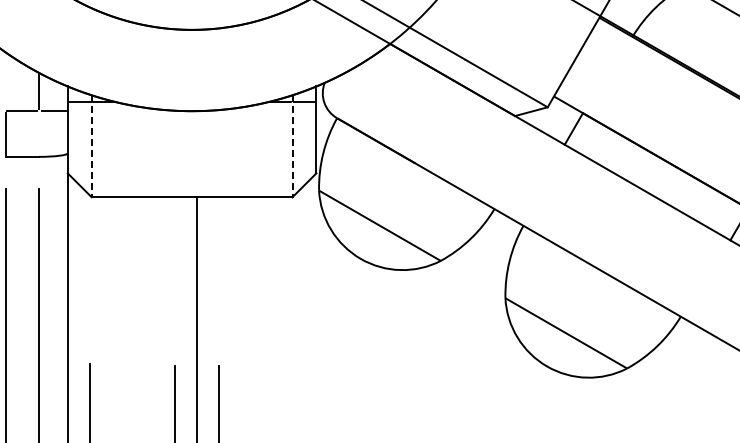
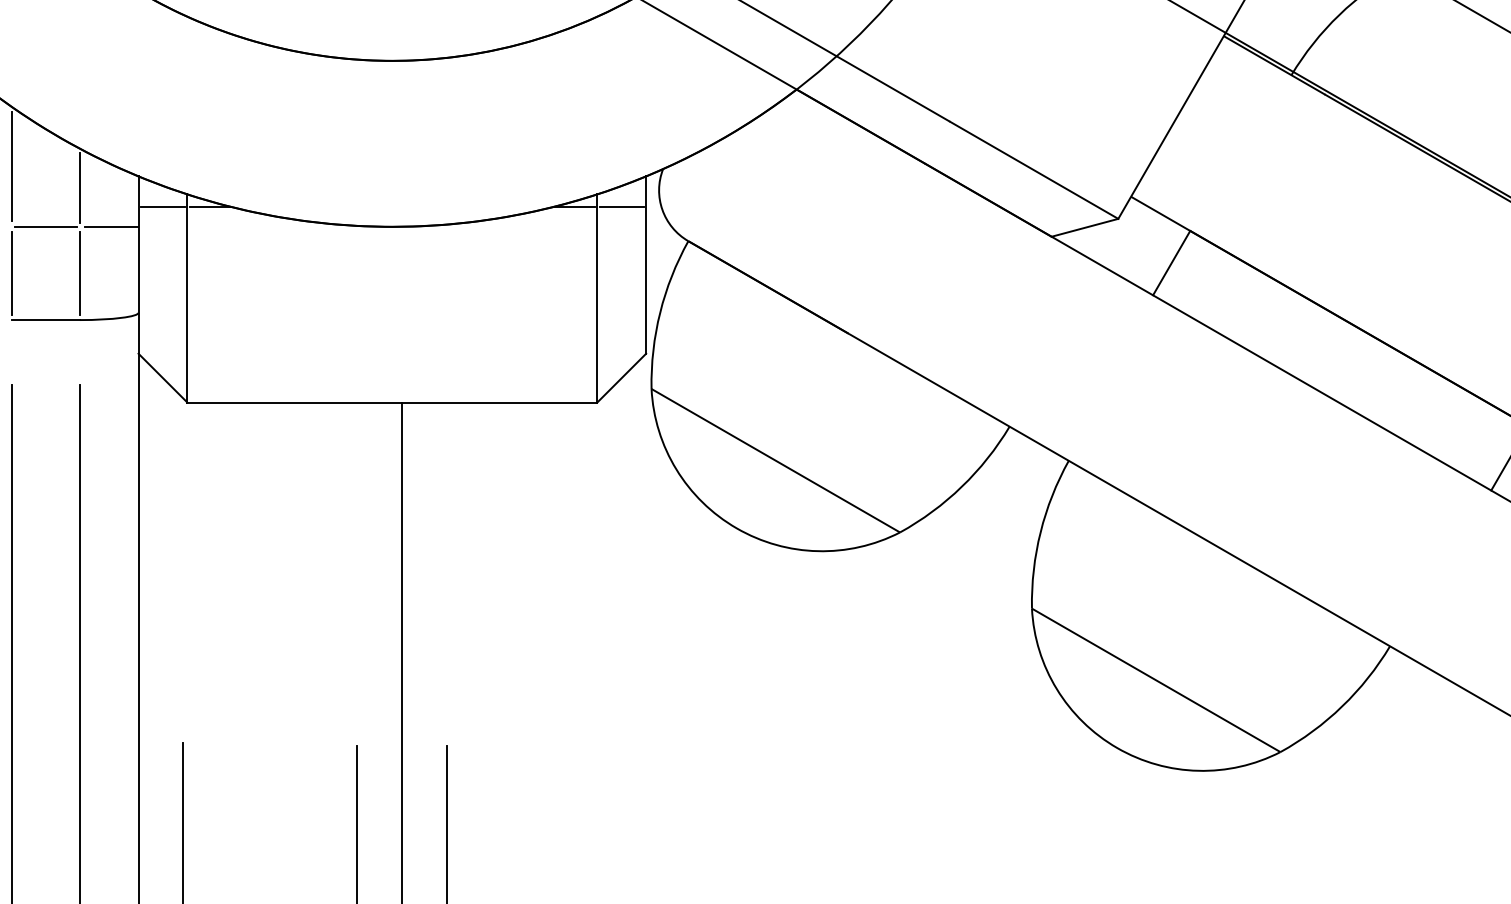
line: (5, 81) -> (11, 166), added
line: (39, 133) -> (80, 272), added
line: (91, 146) -> (186, 298), dashed -> solid
line: (292, 146) -> (597, 298), dashed -> solid

